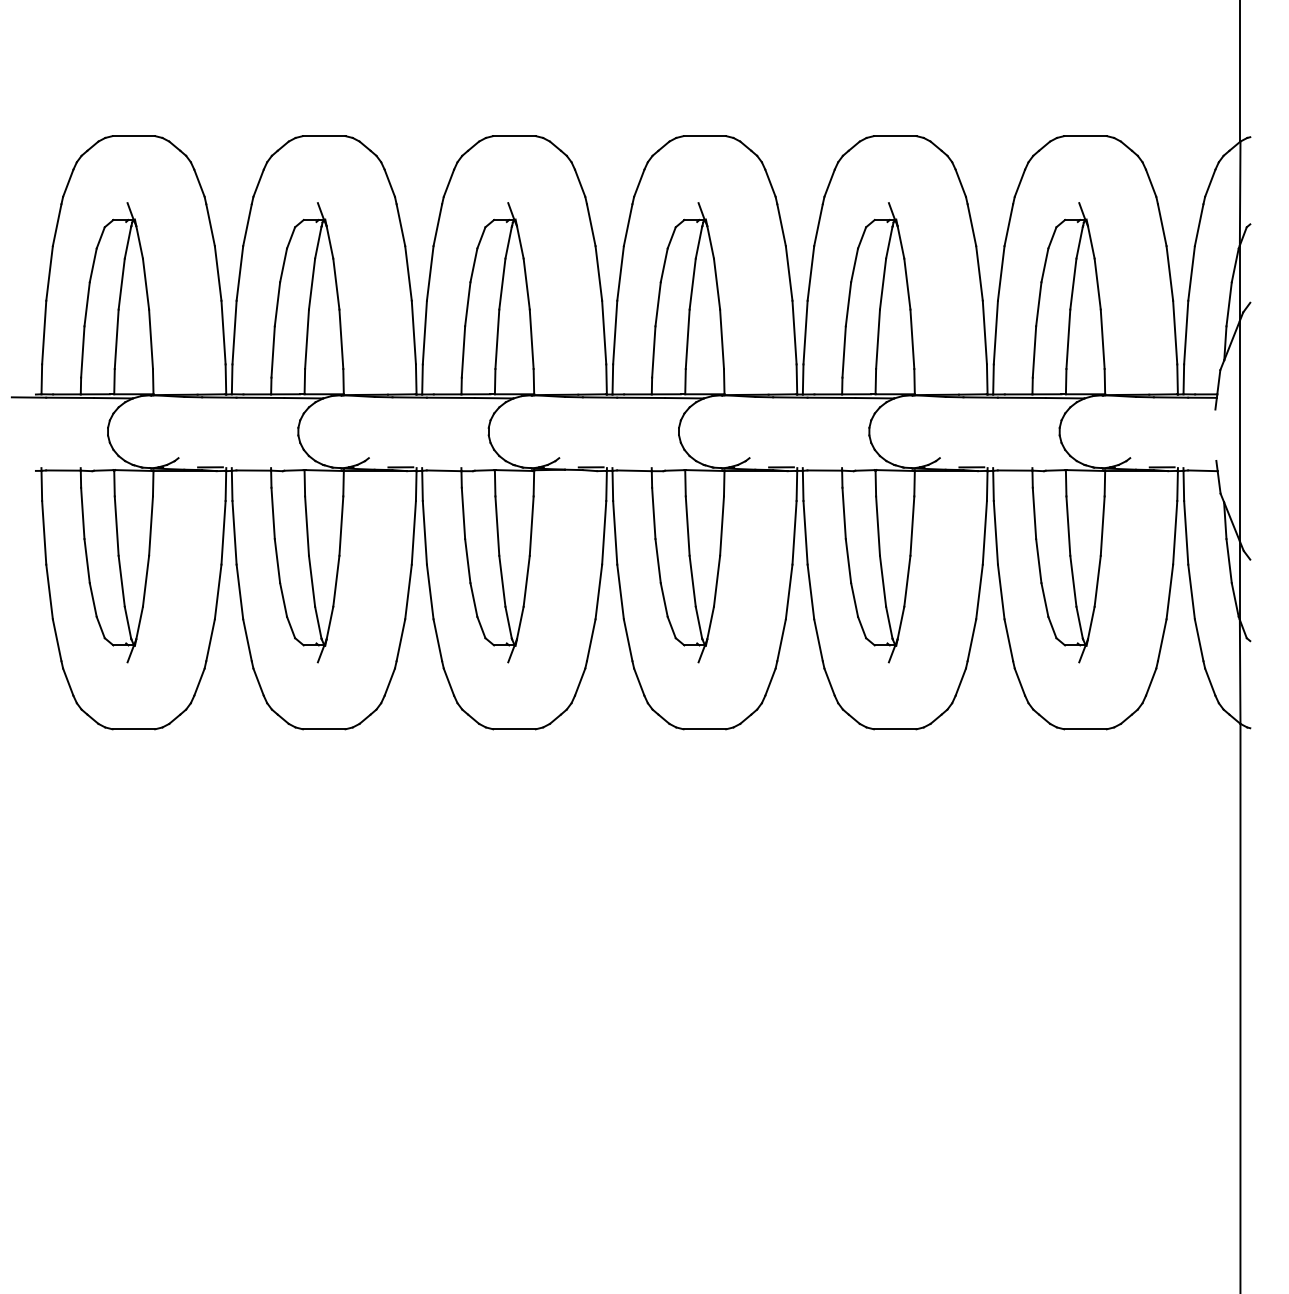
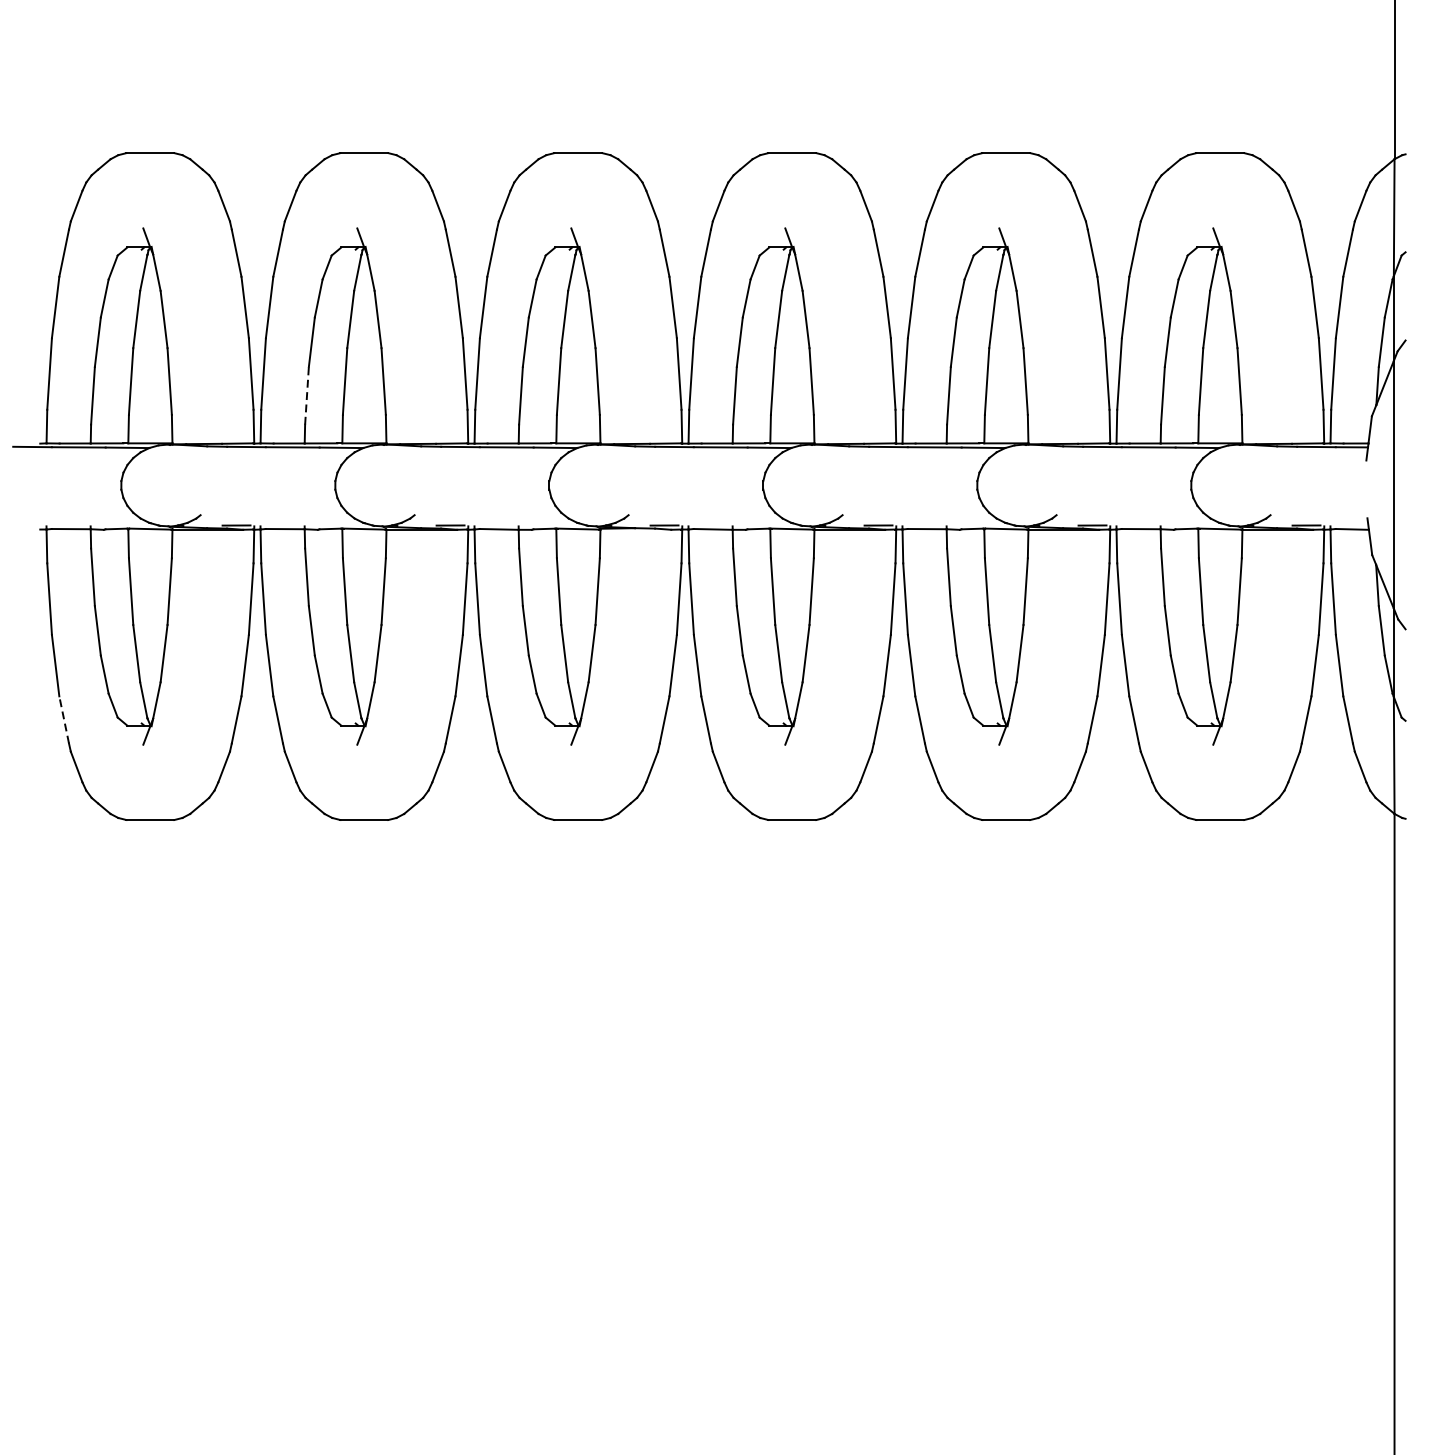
line: (273, 352) -> (307, 396), solid -> dashed
line: (57, 639) -> (64, 719), solid -> dashed

